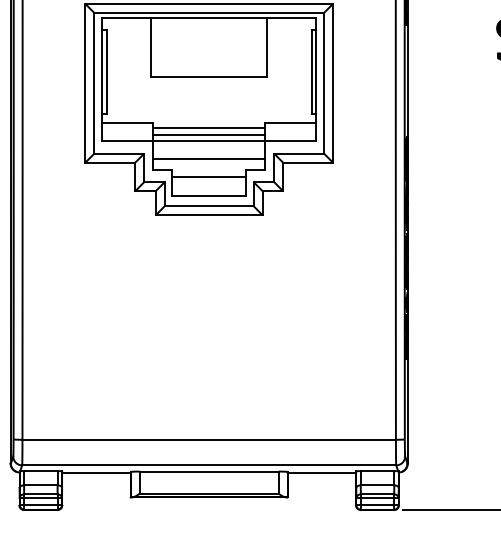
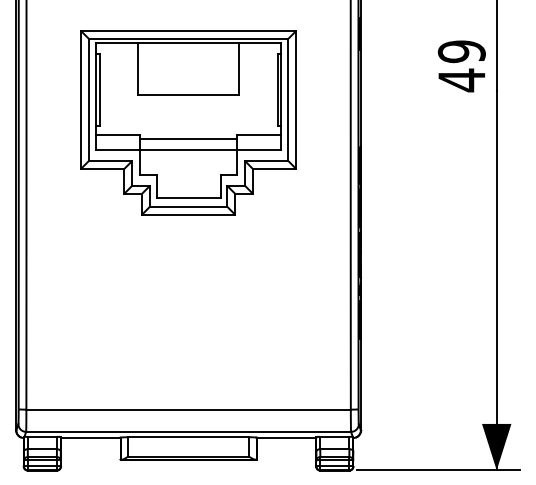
line: (209, 134) -> (188, 144), removed
line: (209, 158) -> (188, 165), removed
line: (209, 177) -> (188, 181), removed

